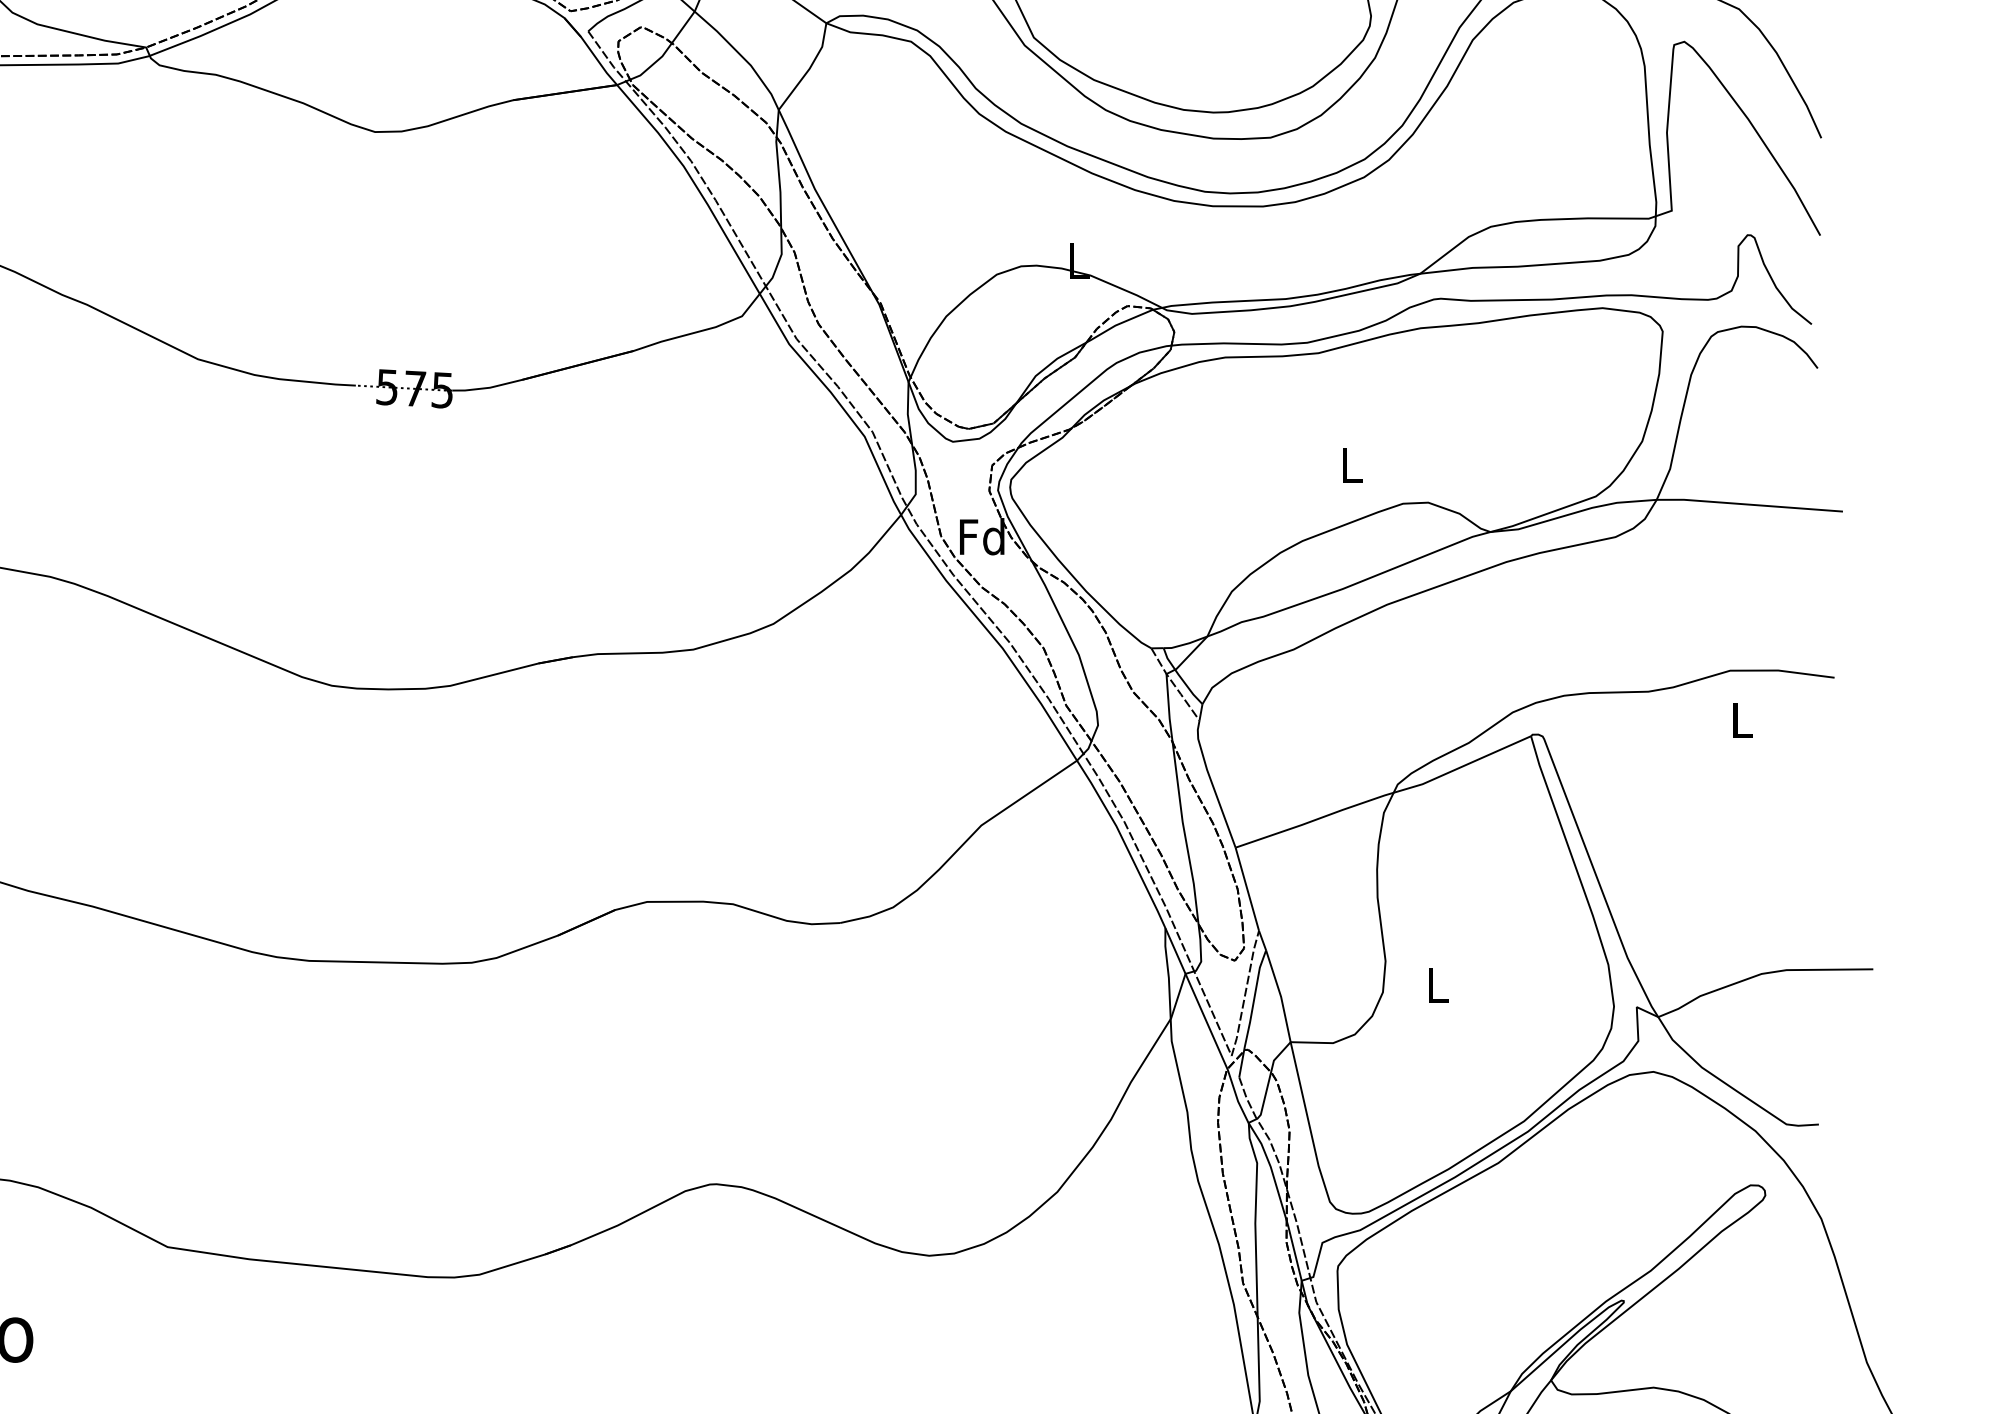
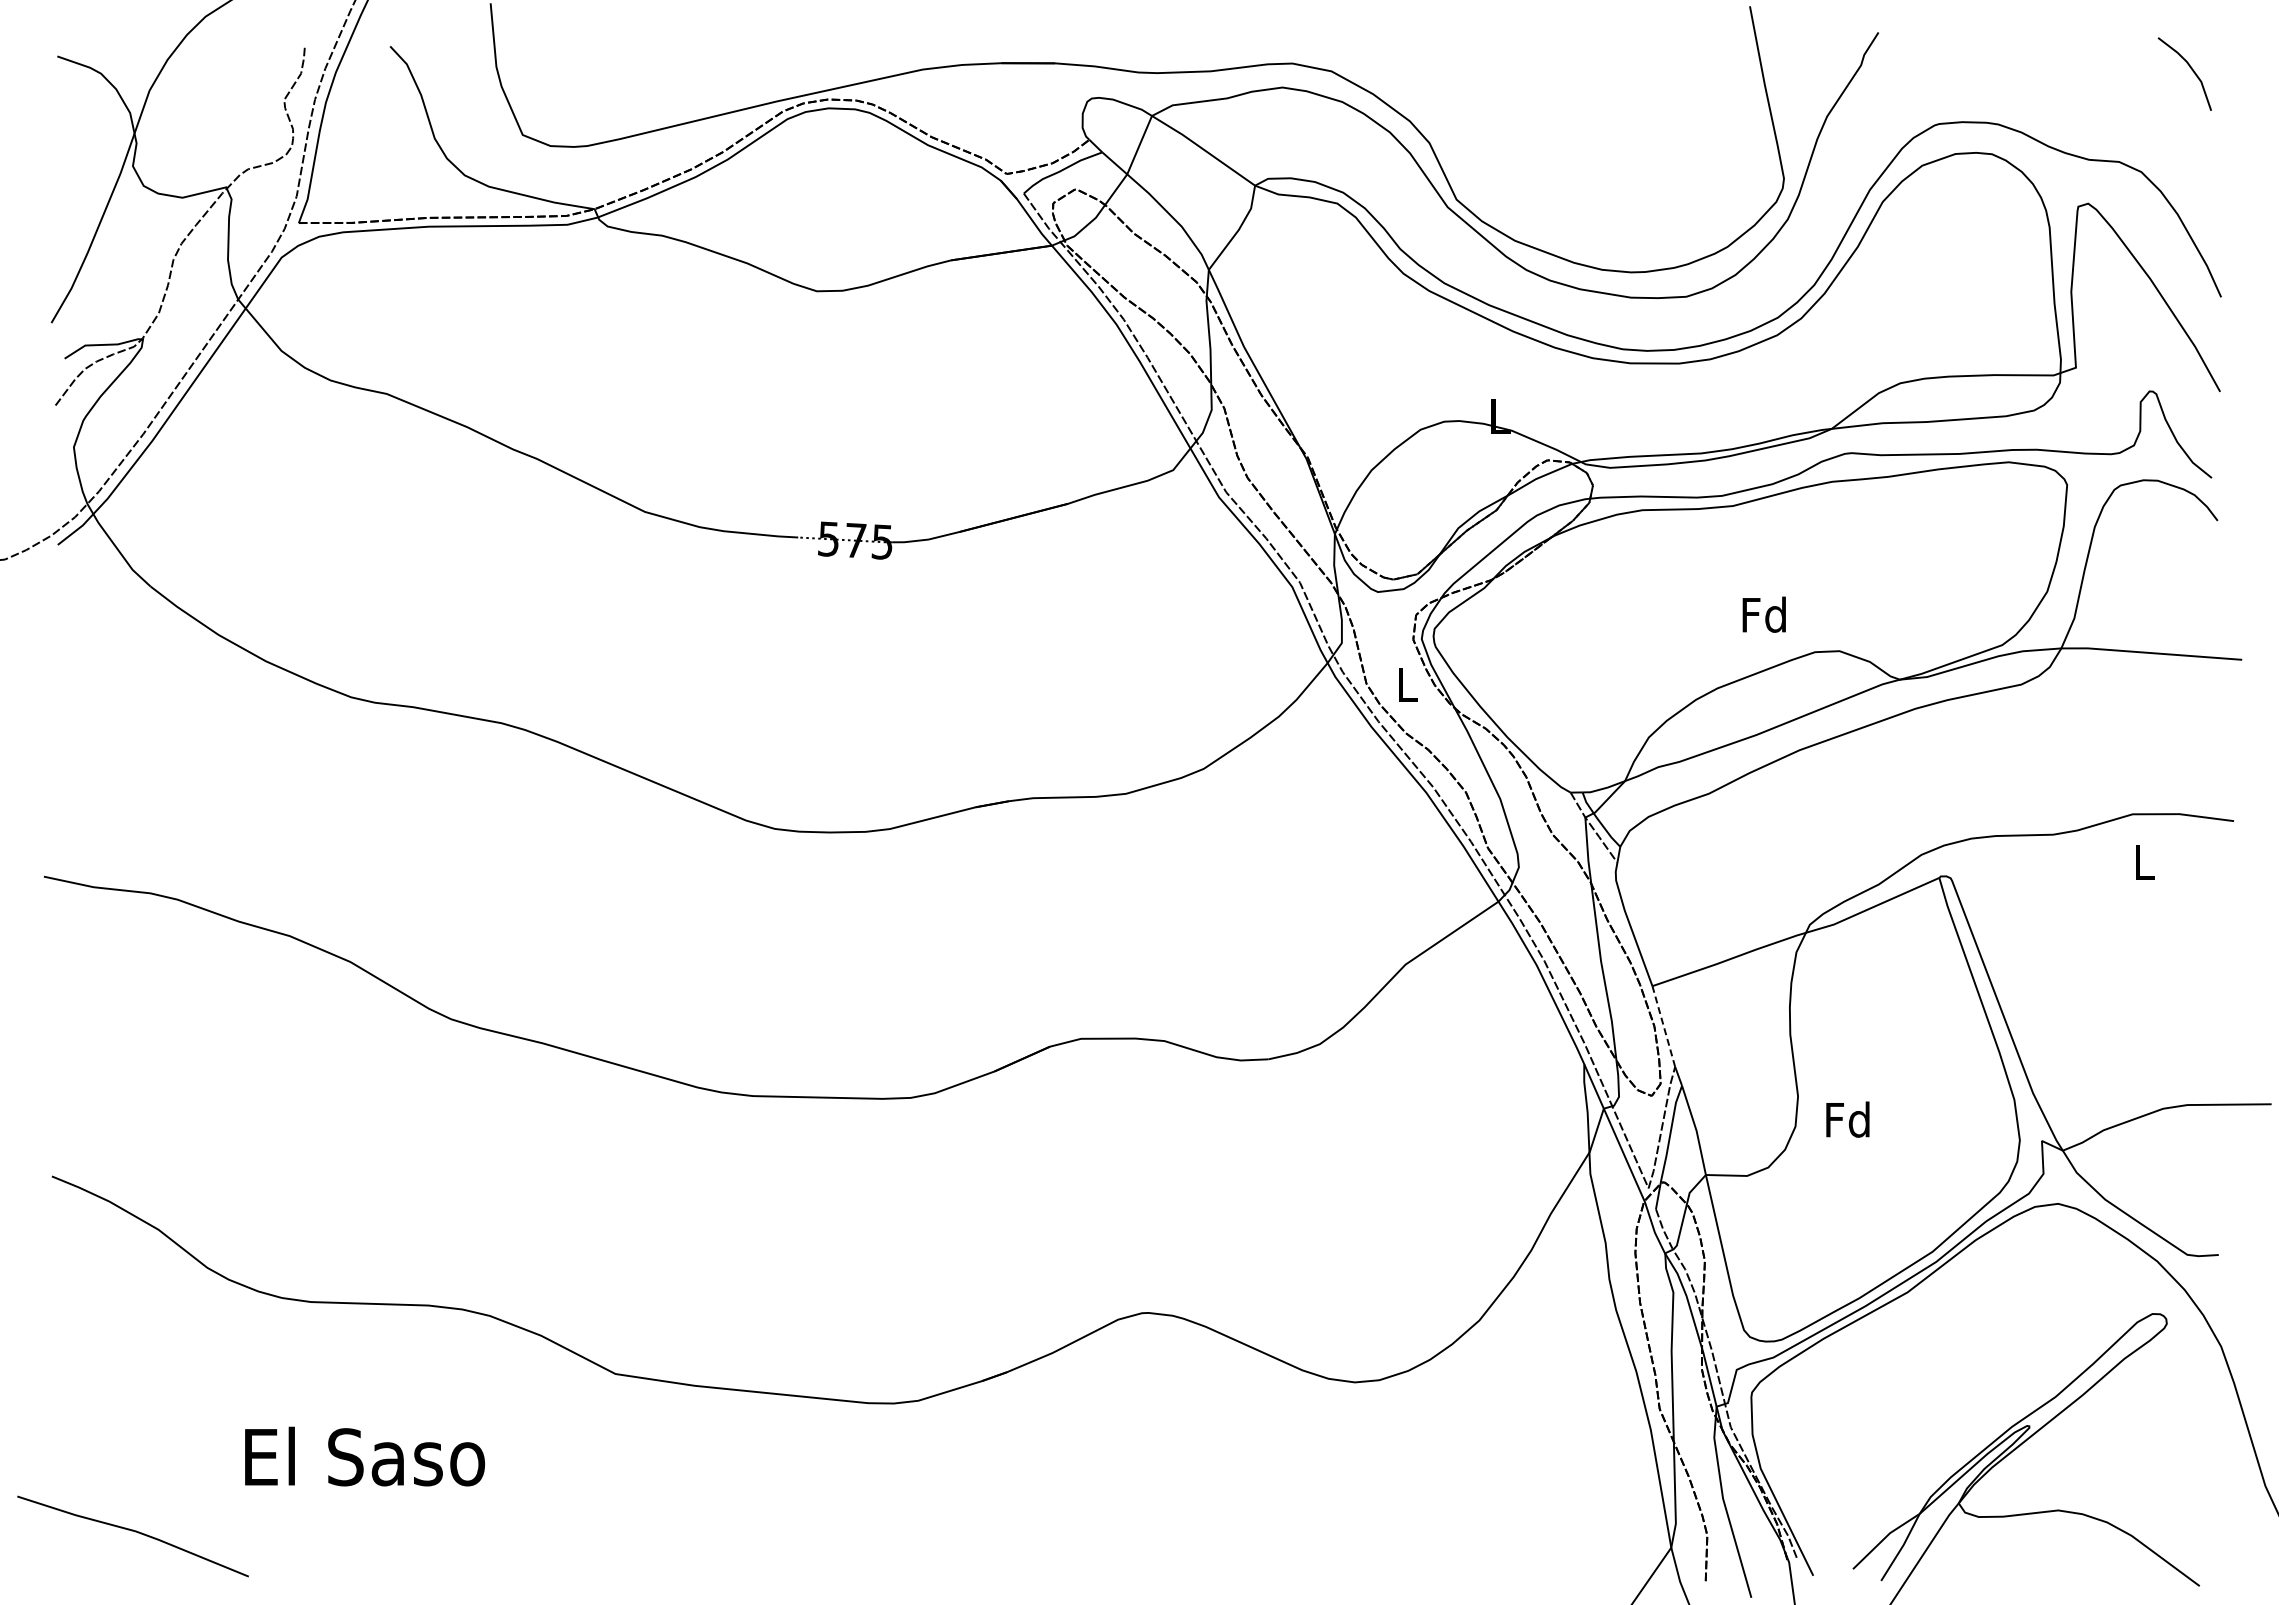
text: (1349, 464) -> (1763, 614), L -> Fd
text: (981, 537) -> (1405, 684), Fd -> L
line: (1246, 889) -> (1663, 1026), solid -> dashed
text: (1436, 985) -> (1847, 1119), L -> Fd

